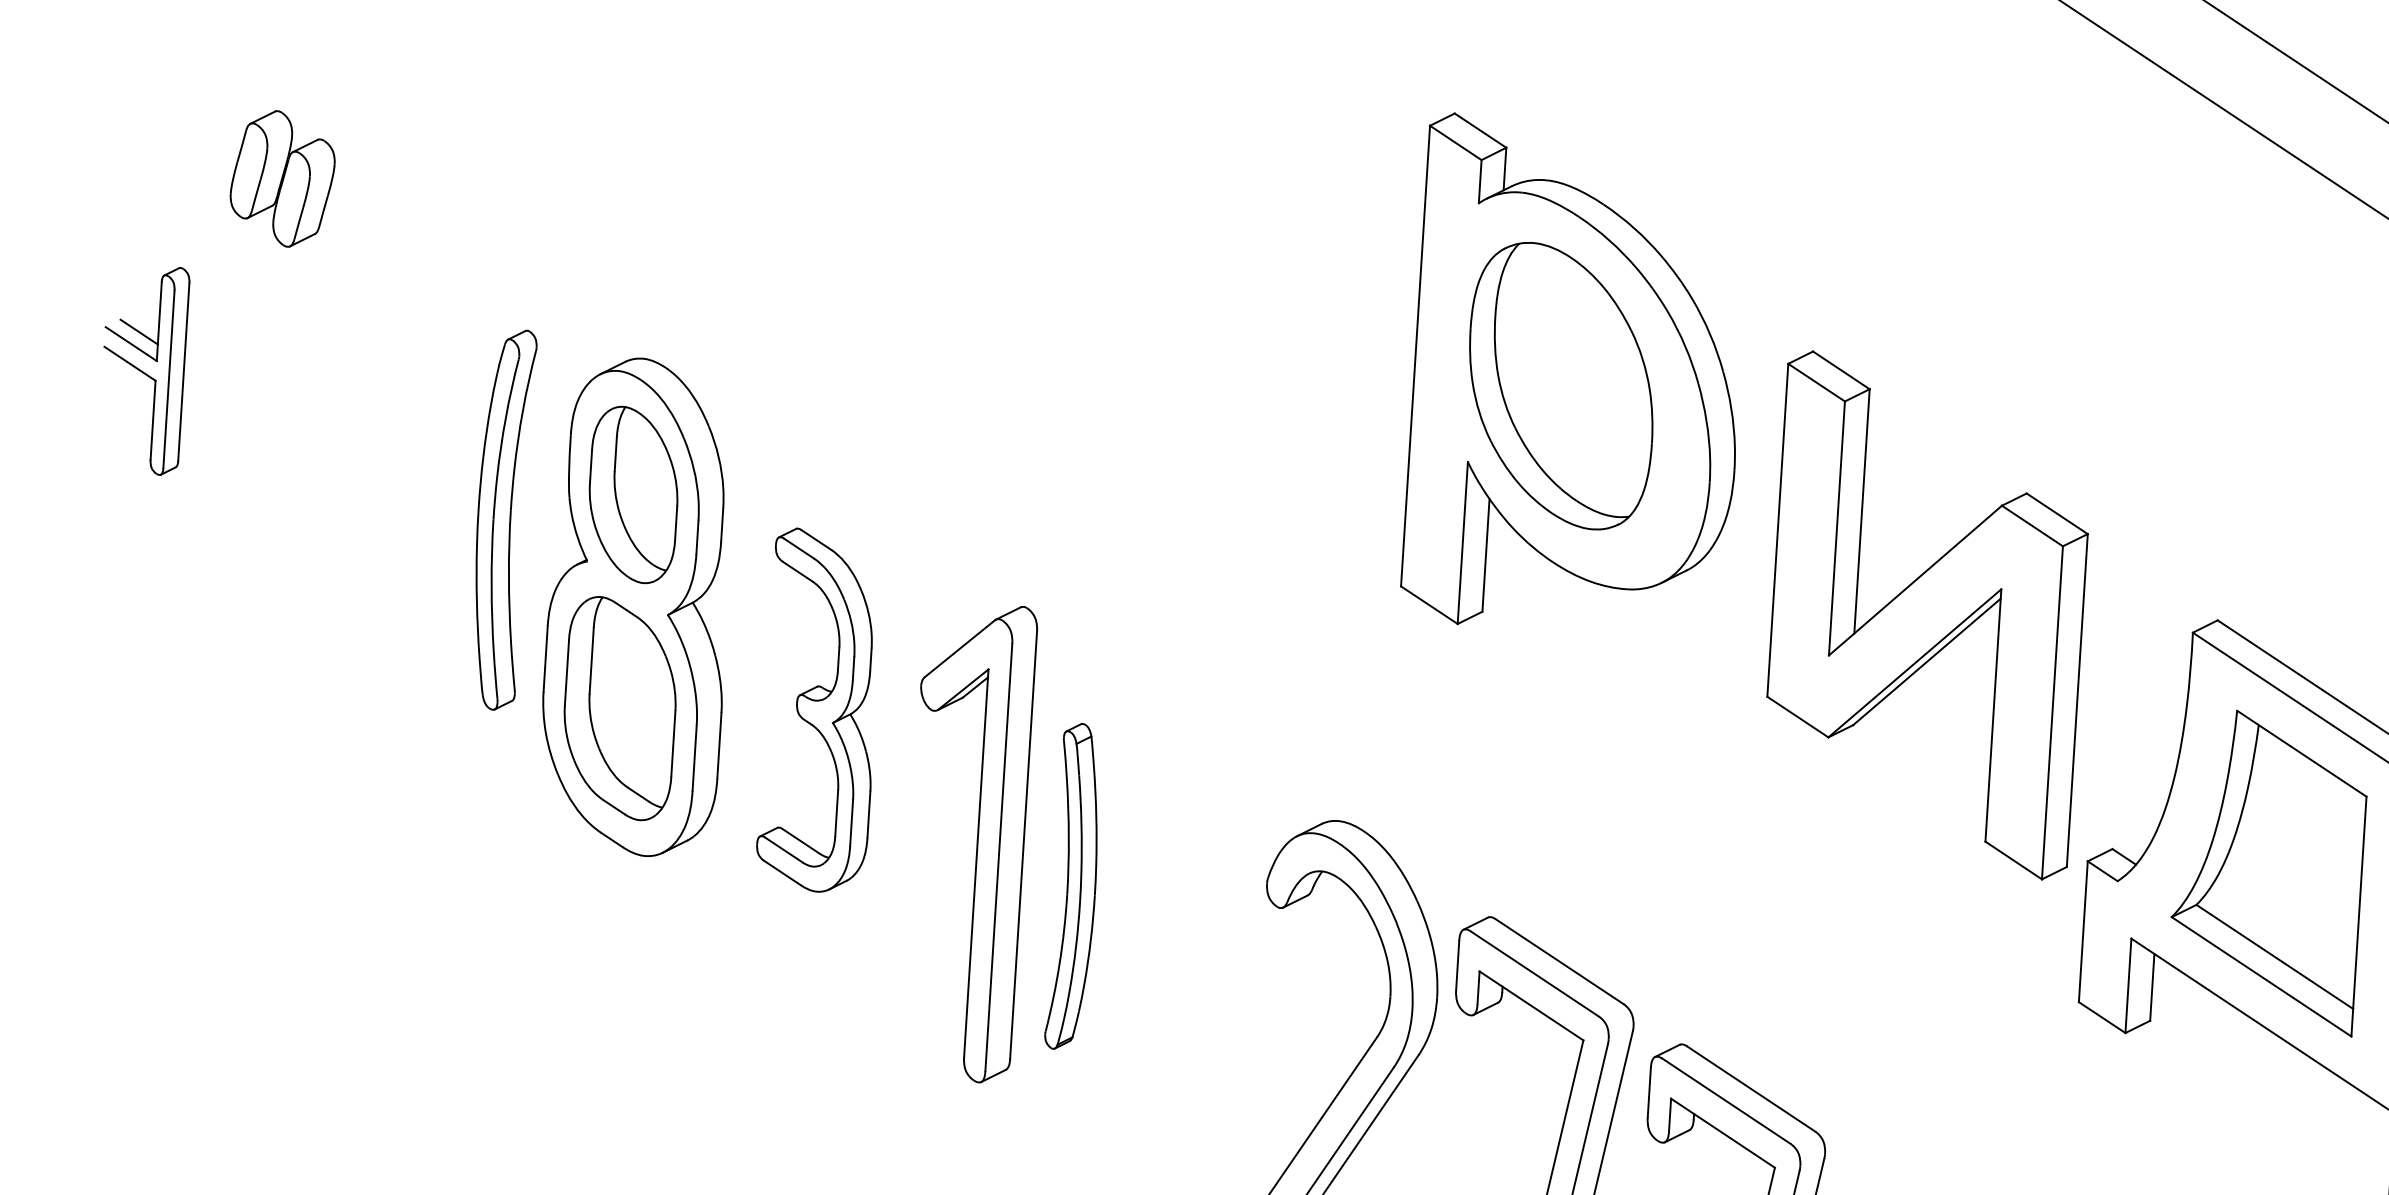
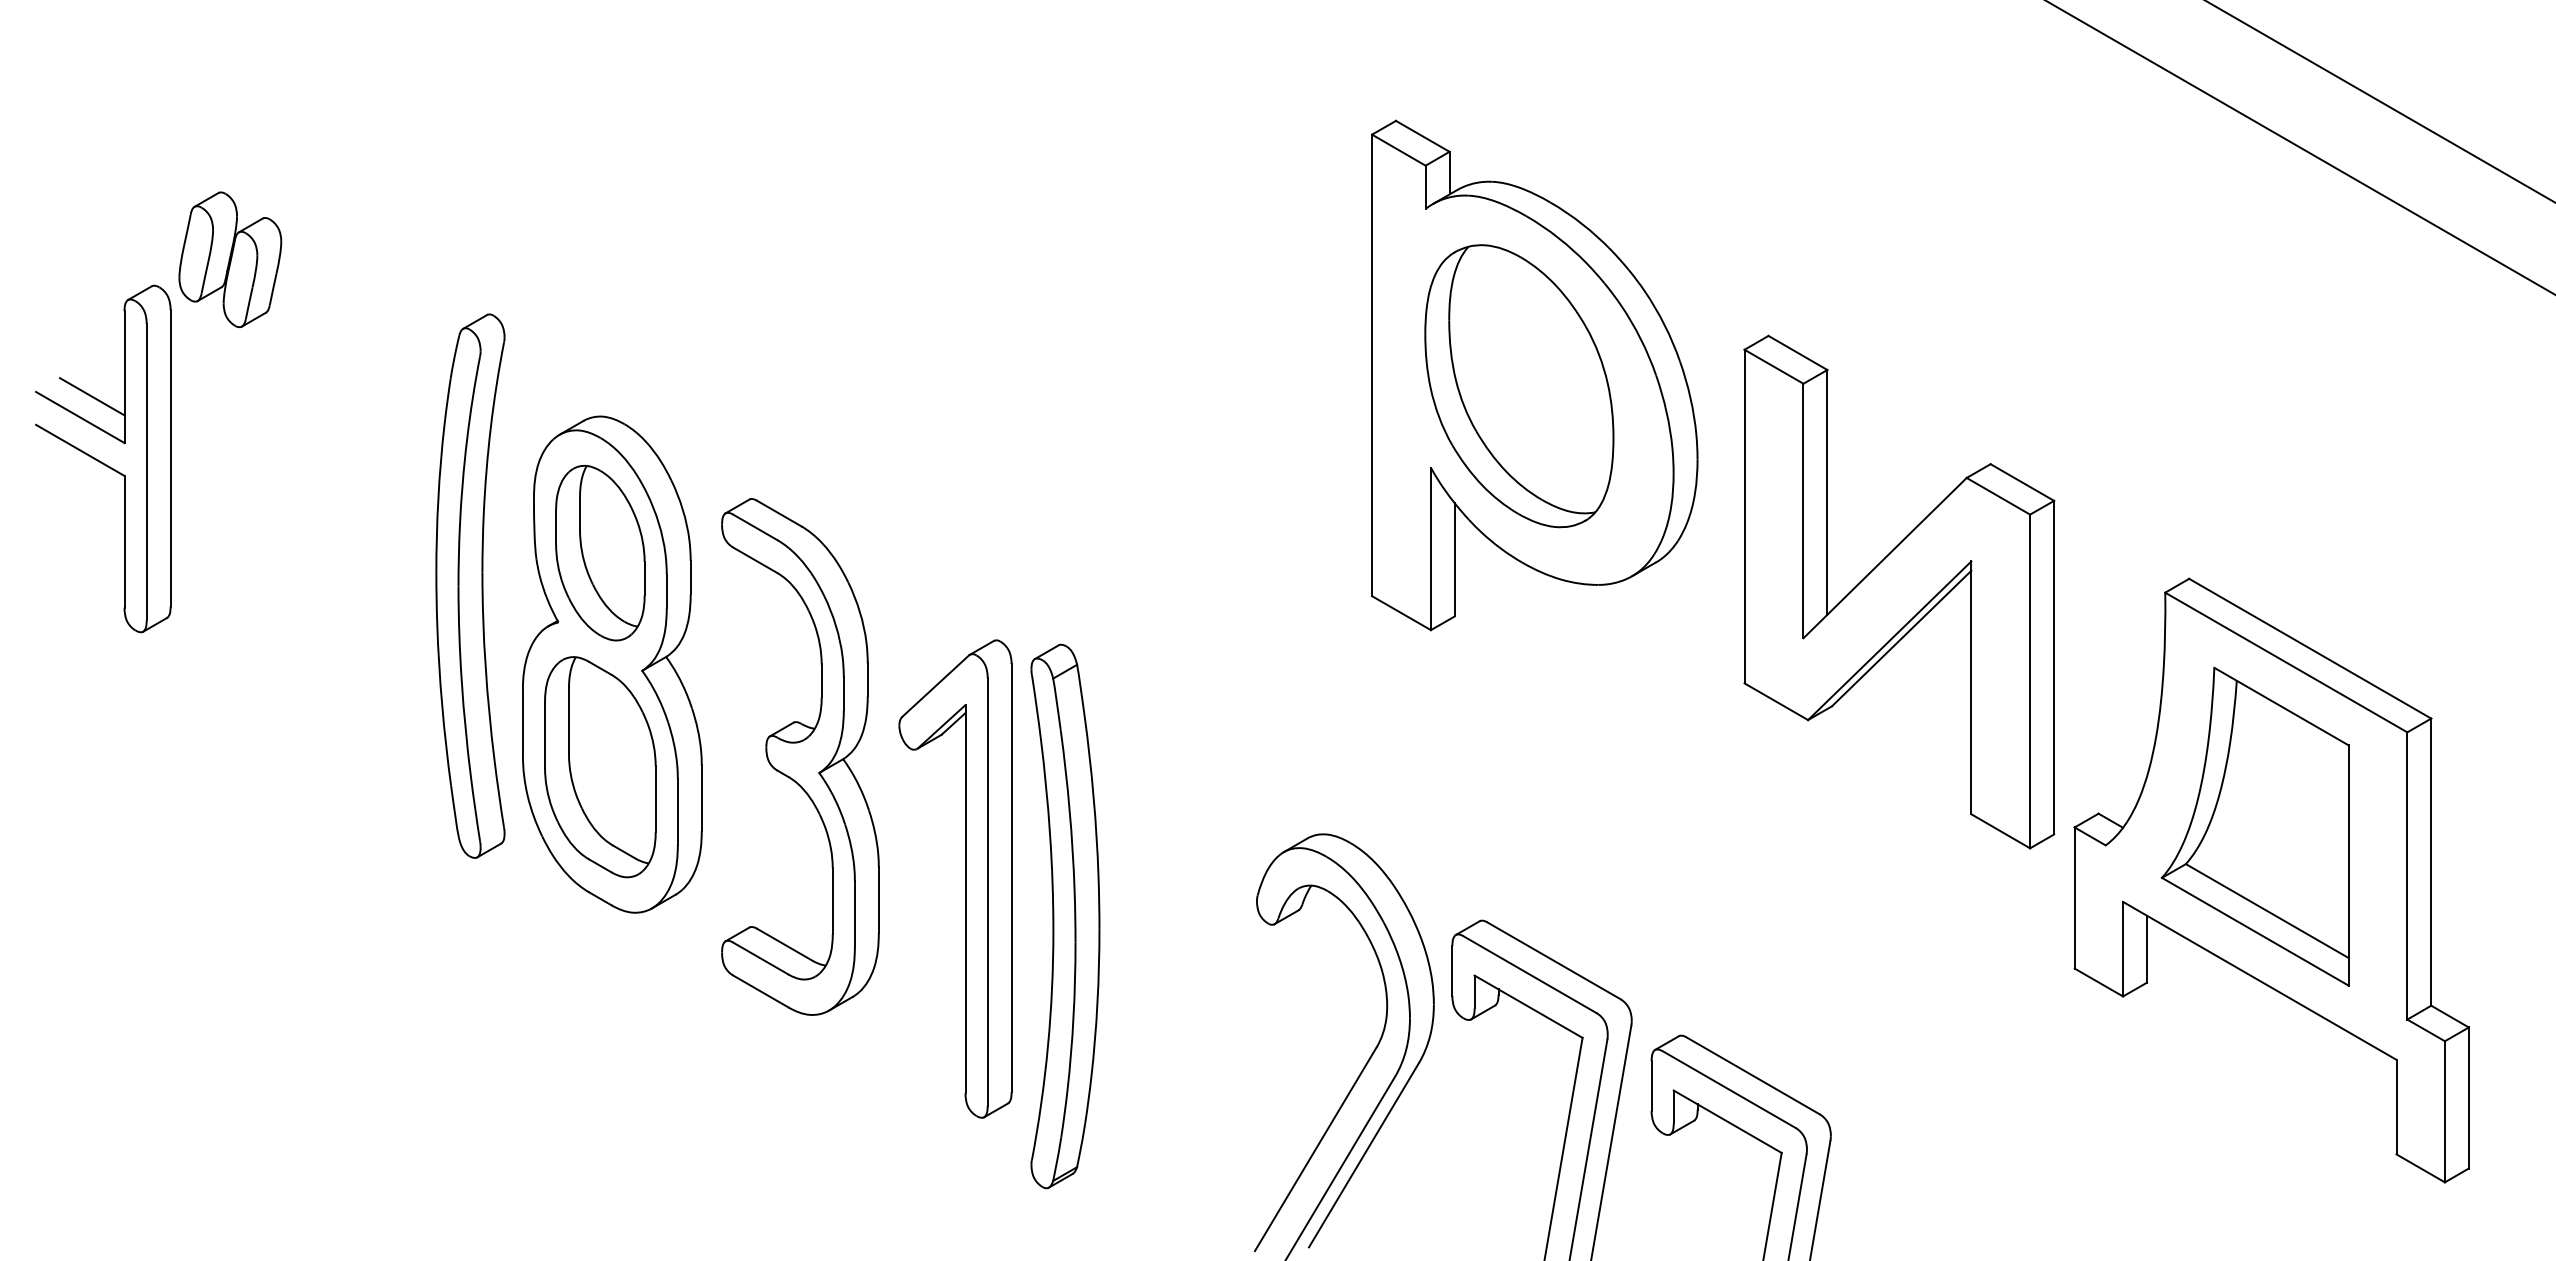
part: (143, 369) -> (103, 458), size x1.67
part: (501, 519) -> (470, 585), size x1.43
part: (820, 710) -> (800, 756), size x1.43
part: (1074, 886) -> (1065, 916), size x1.67

